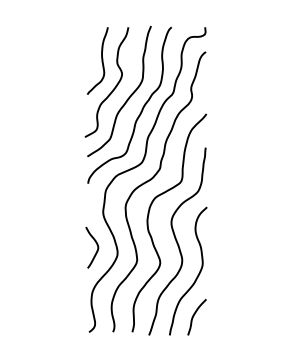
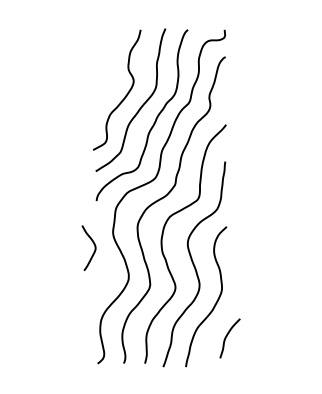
curve: (101, 60) -> (111, 66), removed
curve: (96, 245) -> (93, 245), moved
curve: (194, 316) -> (227, 337), moved

